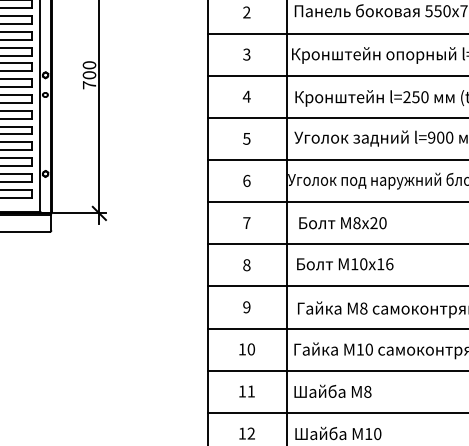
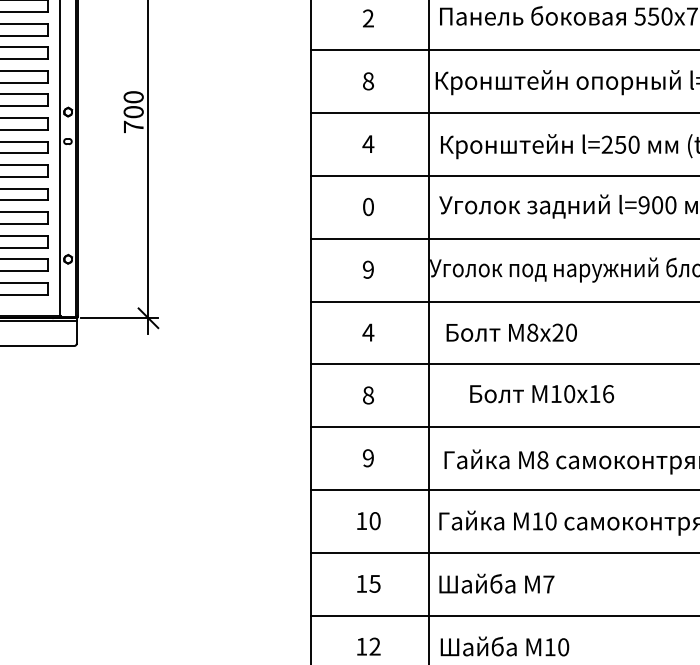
text: (246, 54) -> (367, 81), 3 -> 8
text: (246, 138) -> (367, 206), 5 -> 0
text: (246, 180) -> (367, 269), 6 -> 9
text: (246, 222) -> (367, 331), 7 -> 4
text: (345, 264) -> (542, 394), moved
text: (250, 391) -> (373, 583), 11 -> 15
text: (367, 391) -> (548, 583), 8 -> 7

